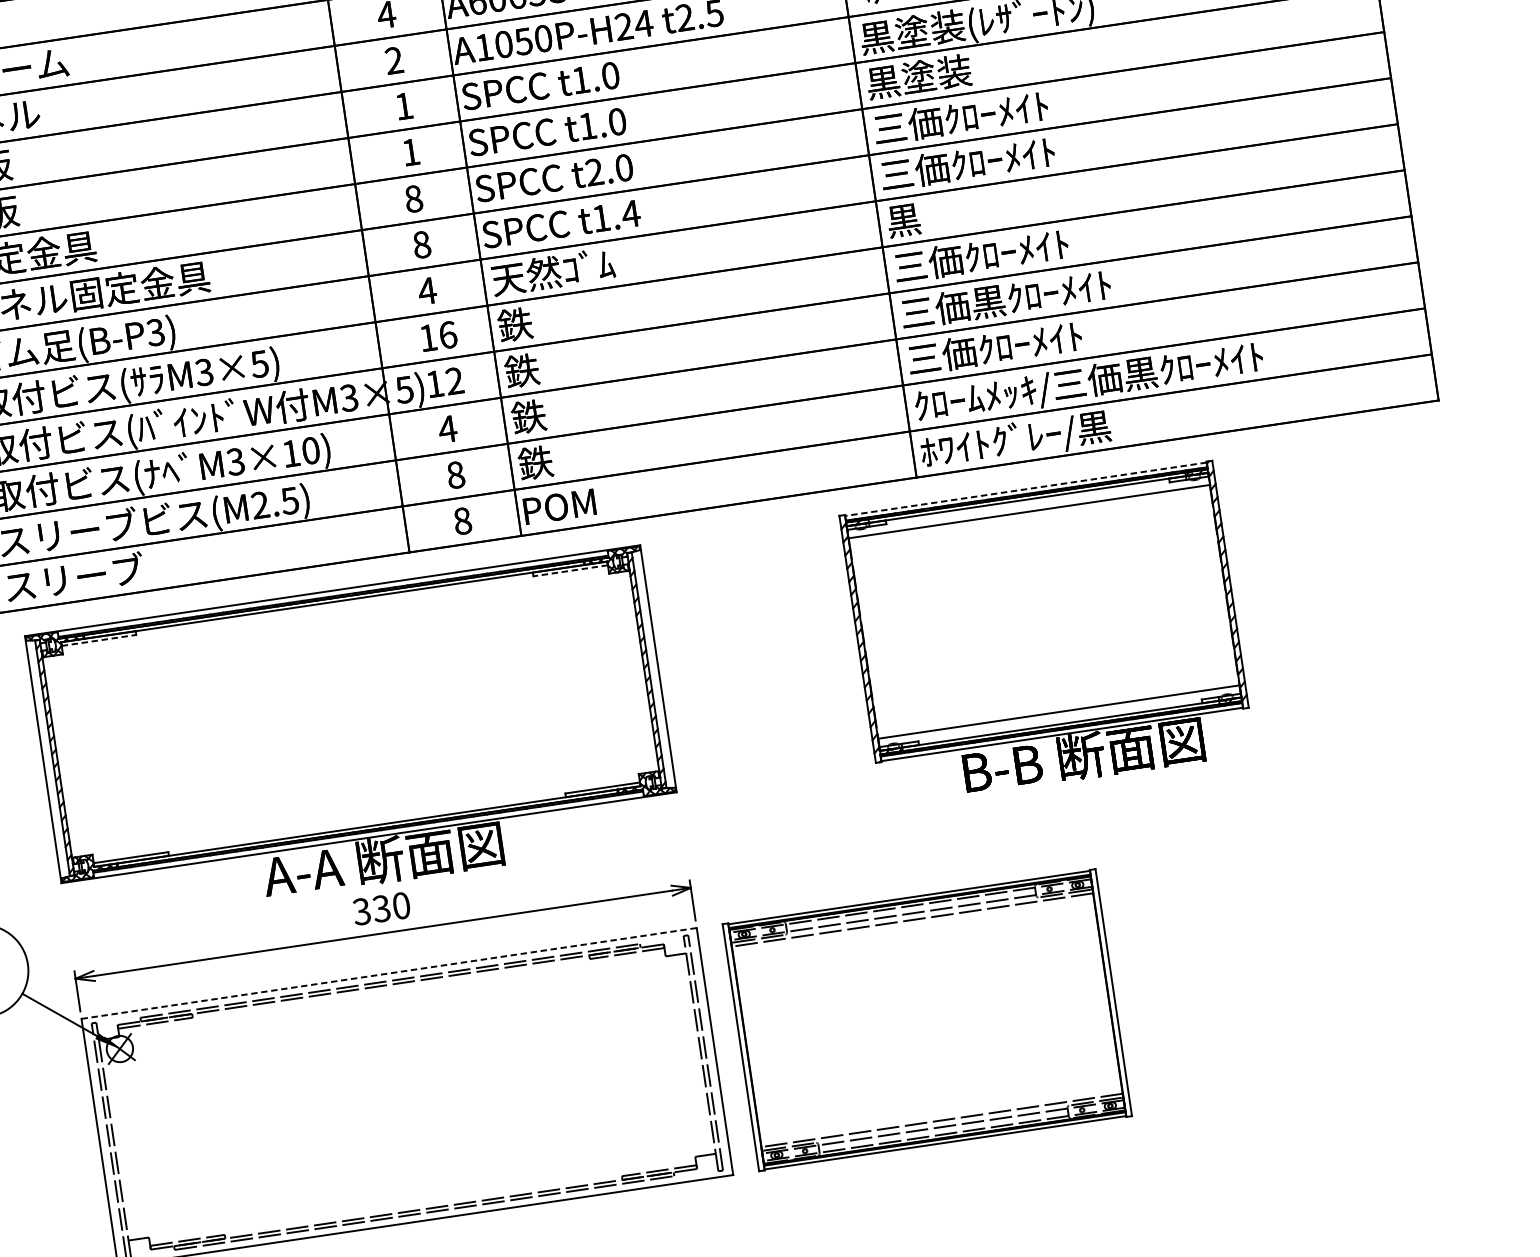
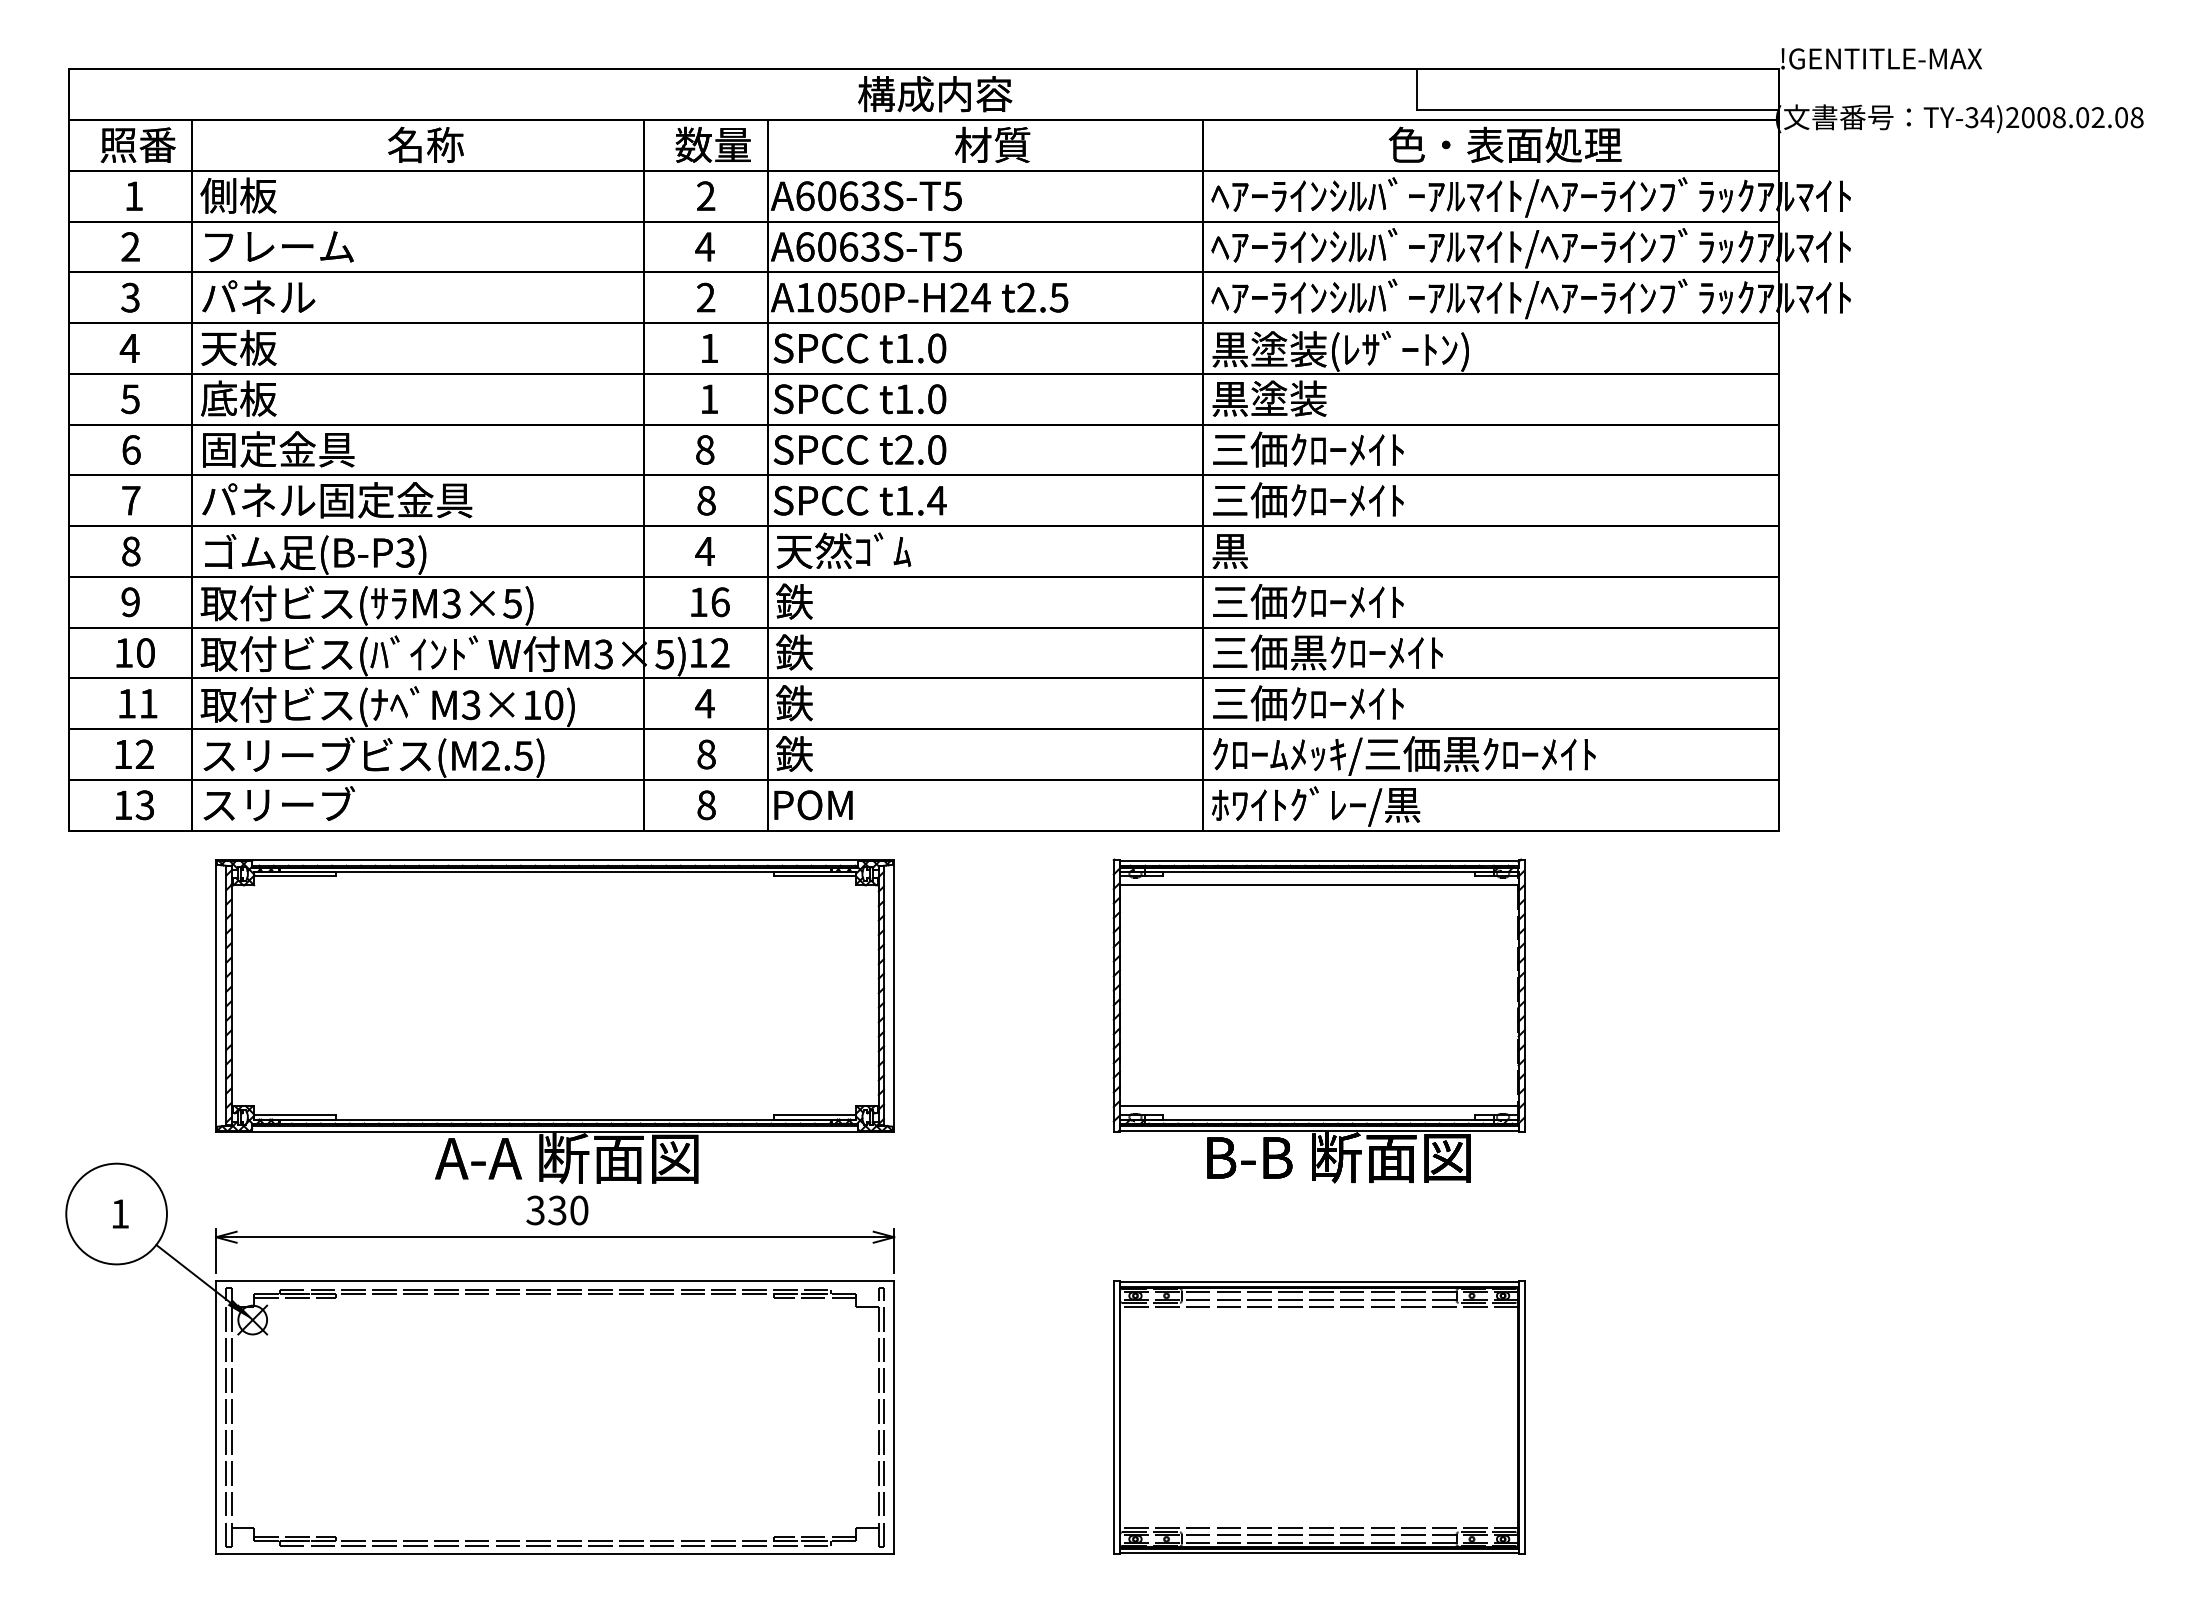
line: (1025, 489) -> (1318, 860), dashed -> solid
line: (570, 571) -> (814, 876), dashed -> solid
line: (99, 640) -> (295, 876), dashed -> solid
line: (389, 973) -> (555, 1281), dashed -> solid
part: (927, 1020) -> (1319, 1417), moved

